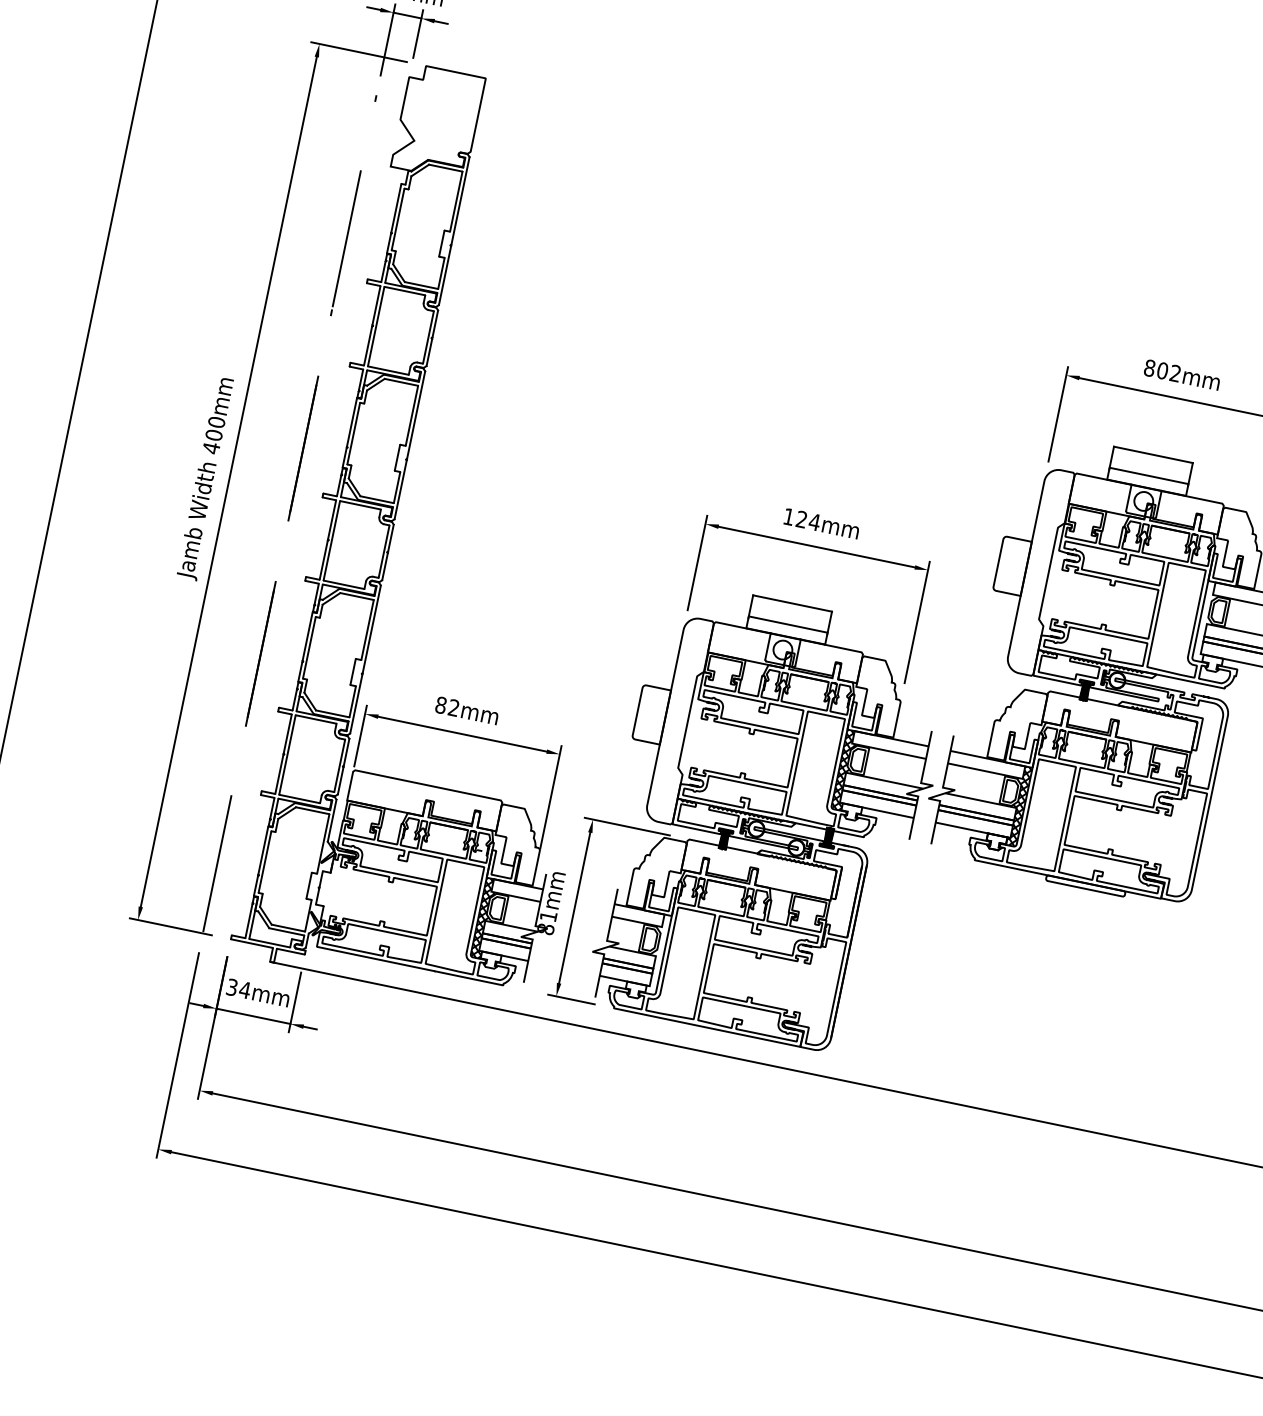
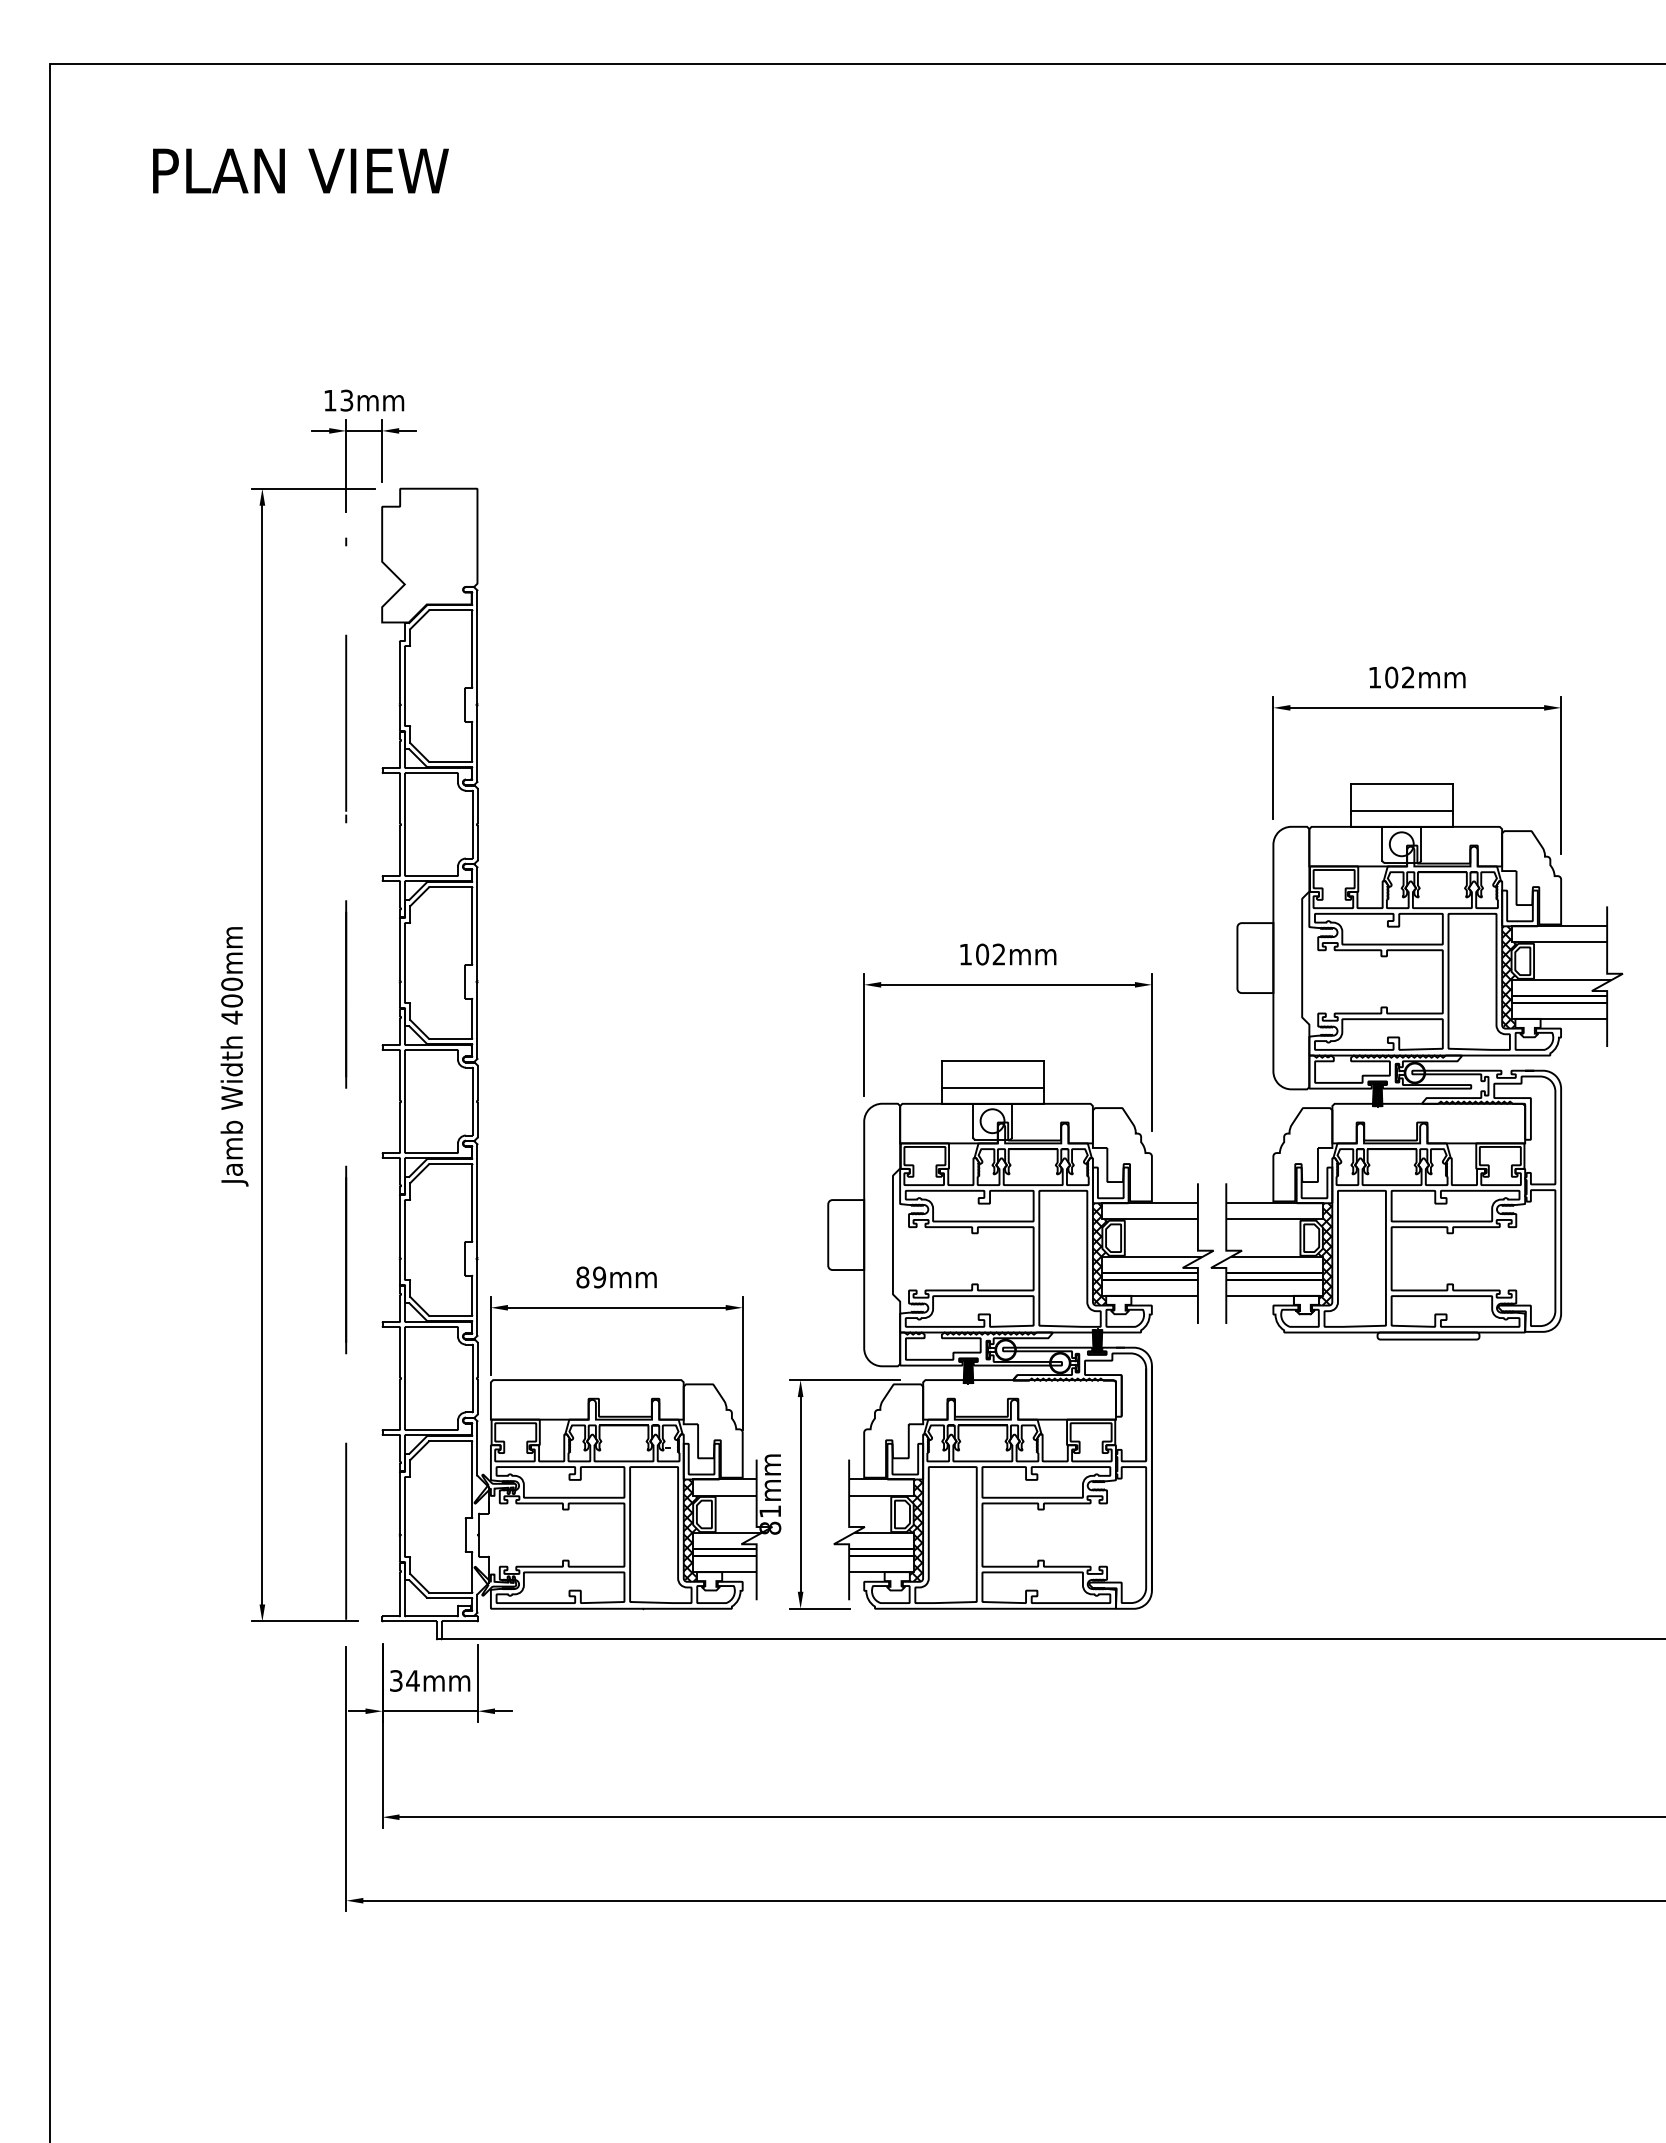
text: (1149, 368) -> (1374, 677), 802mm -> 102mm
text: (808, 520) -> (990, 954), 124mm -> 102mm
hatch: (1205, 621) -> (1509, 977), added
text: (453, 707) -> (599, 1277), 82mm -> 89mm
hatch: (657, 954) -> (915, 1530), added

